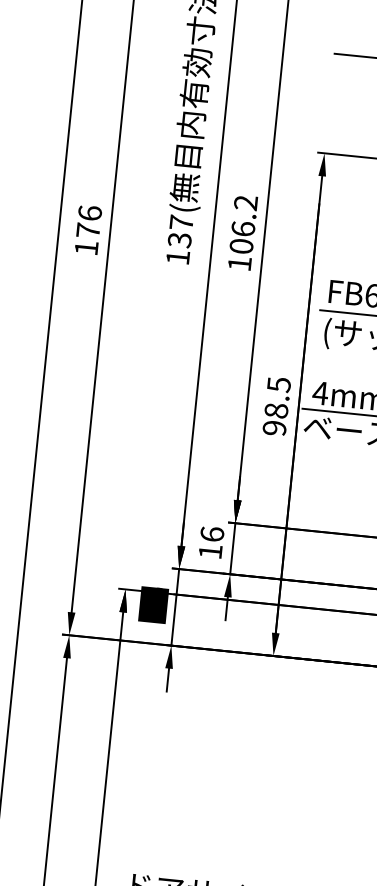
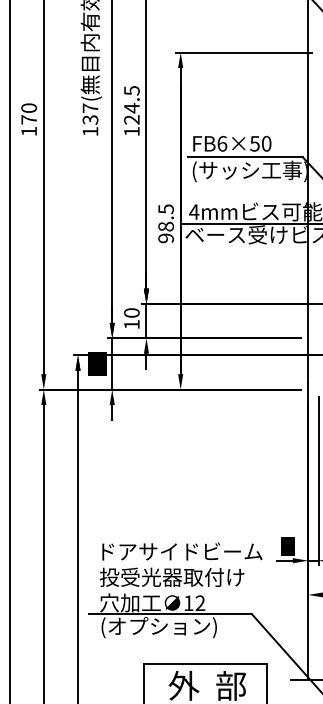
text: (89, 212) -> (28, 107), 176 -> 170
text: (243, 224) -> (131, 105), 106.2 -> 124.5
text: (211, 533) -> (131, 312), 16 -> 10

